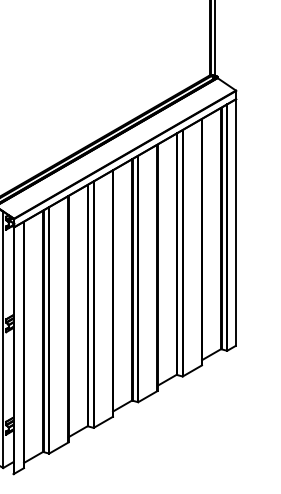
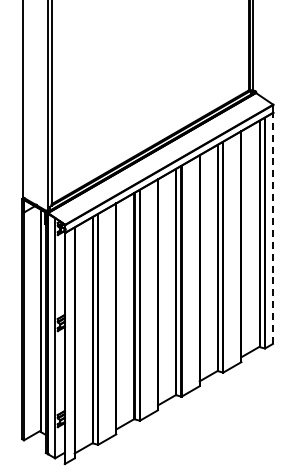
line: (235, 222) -> (272, 228), solid -> dashed

